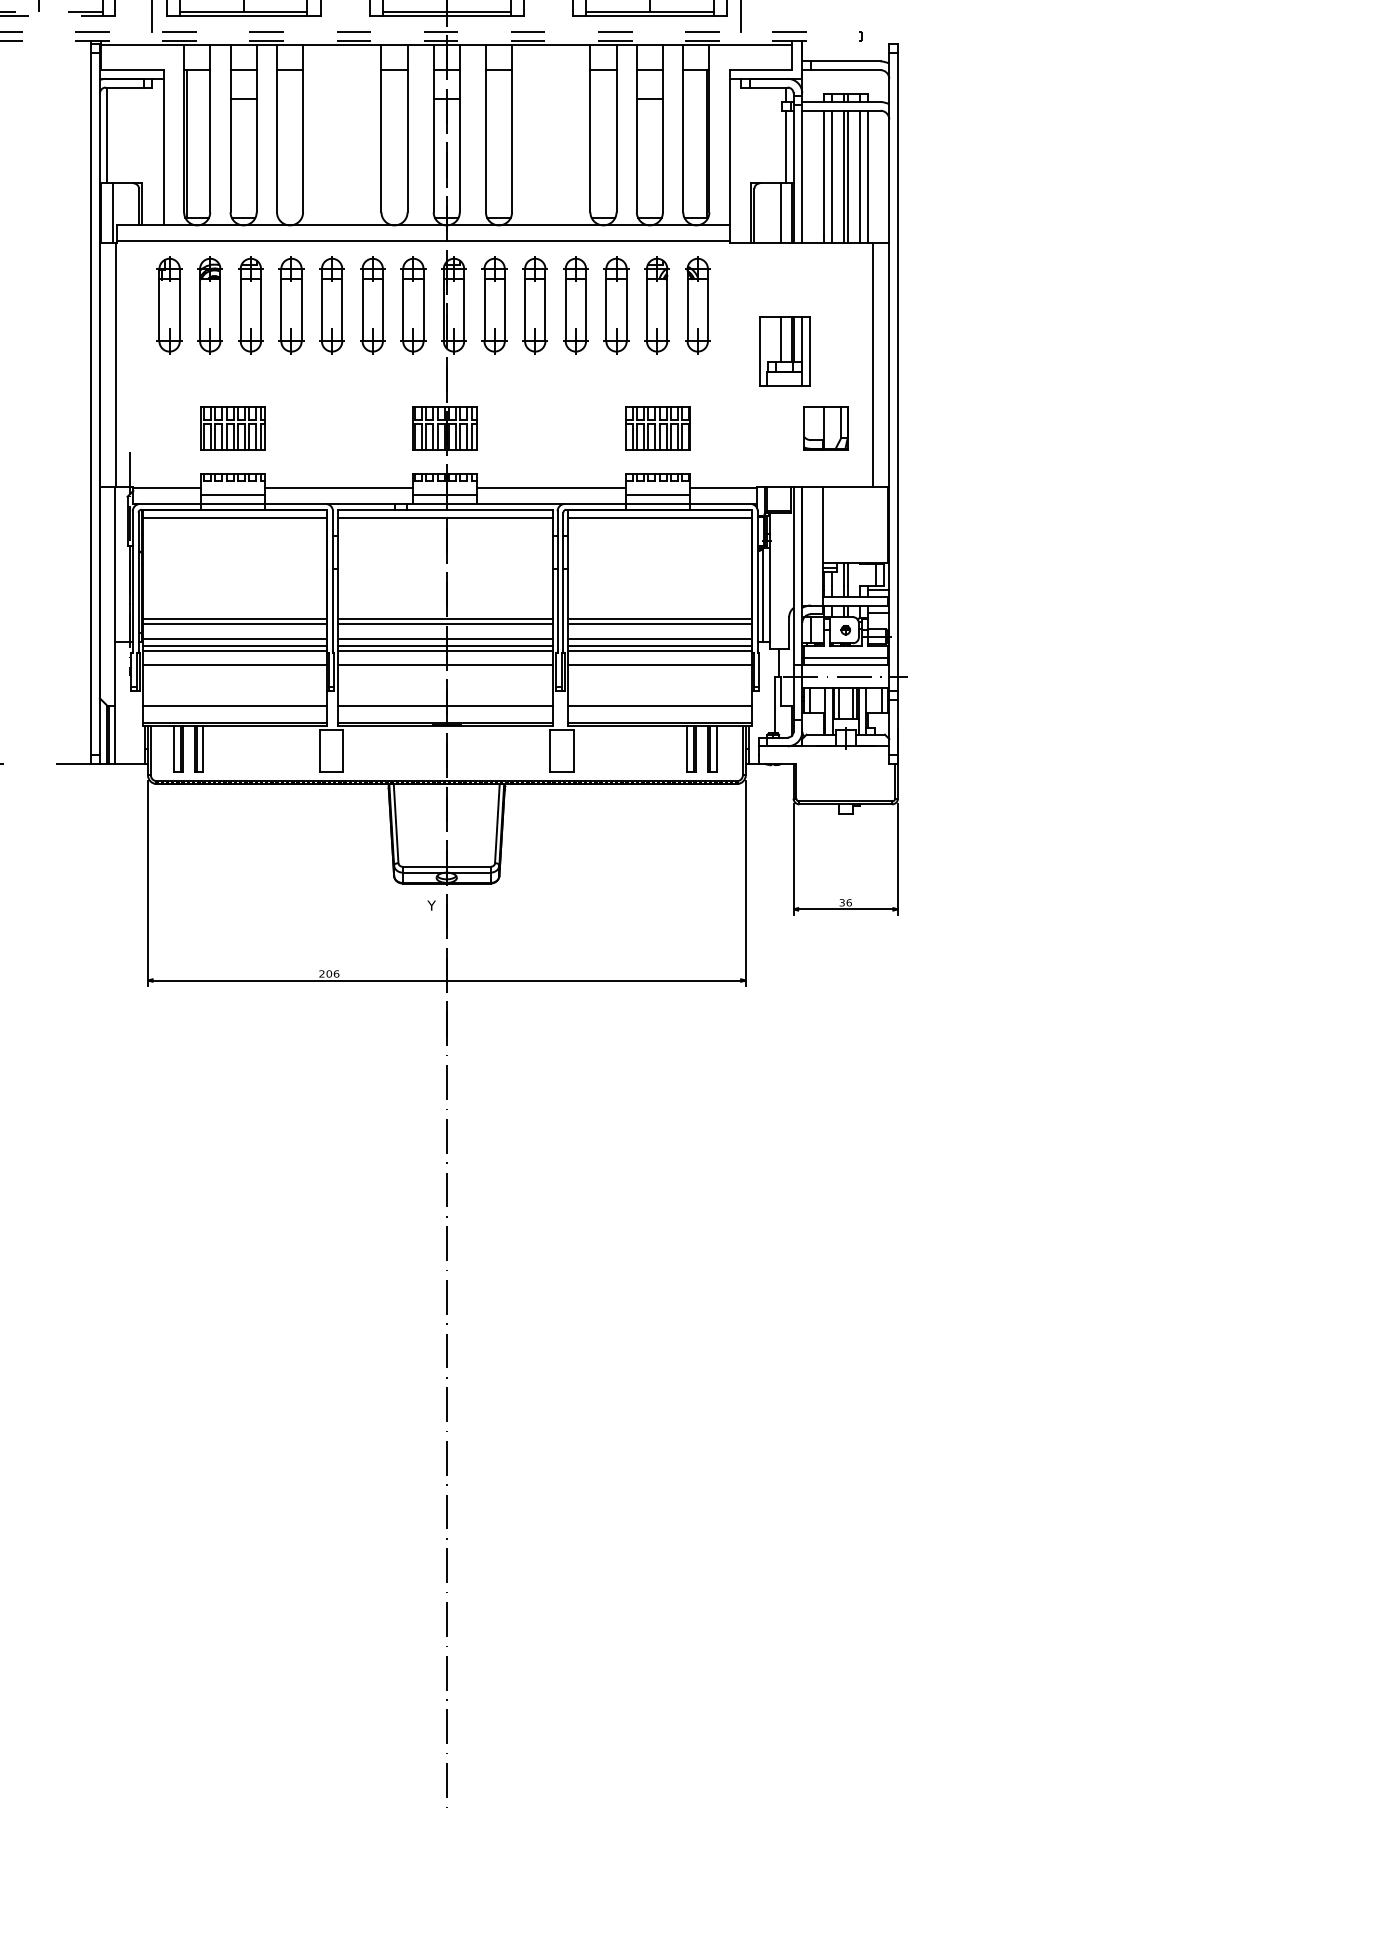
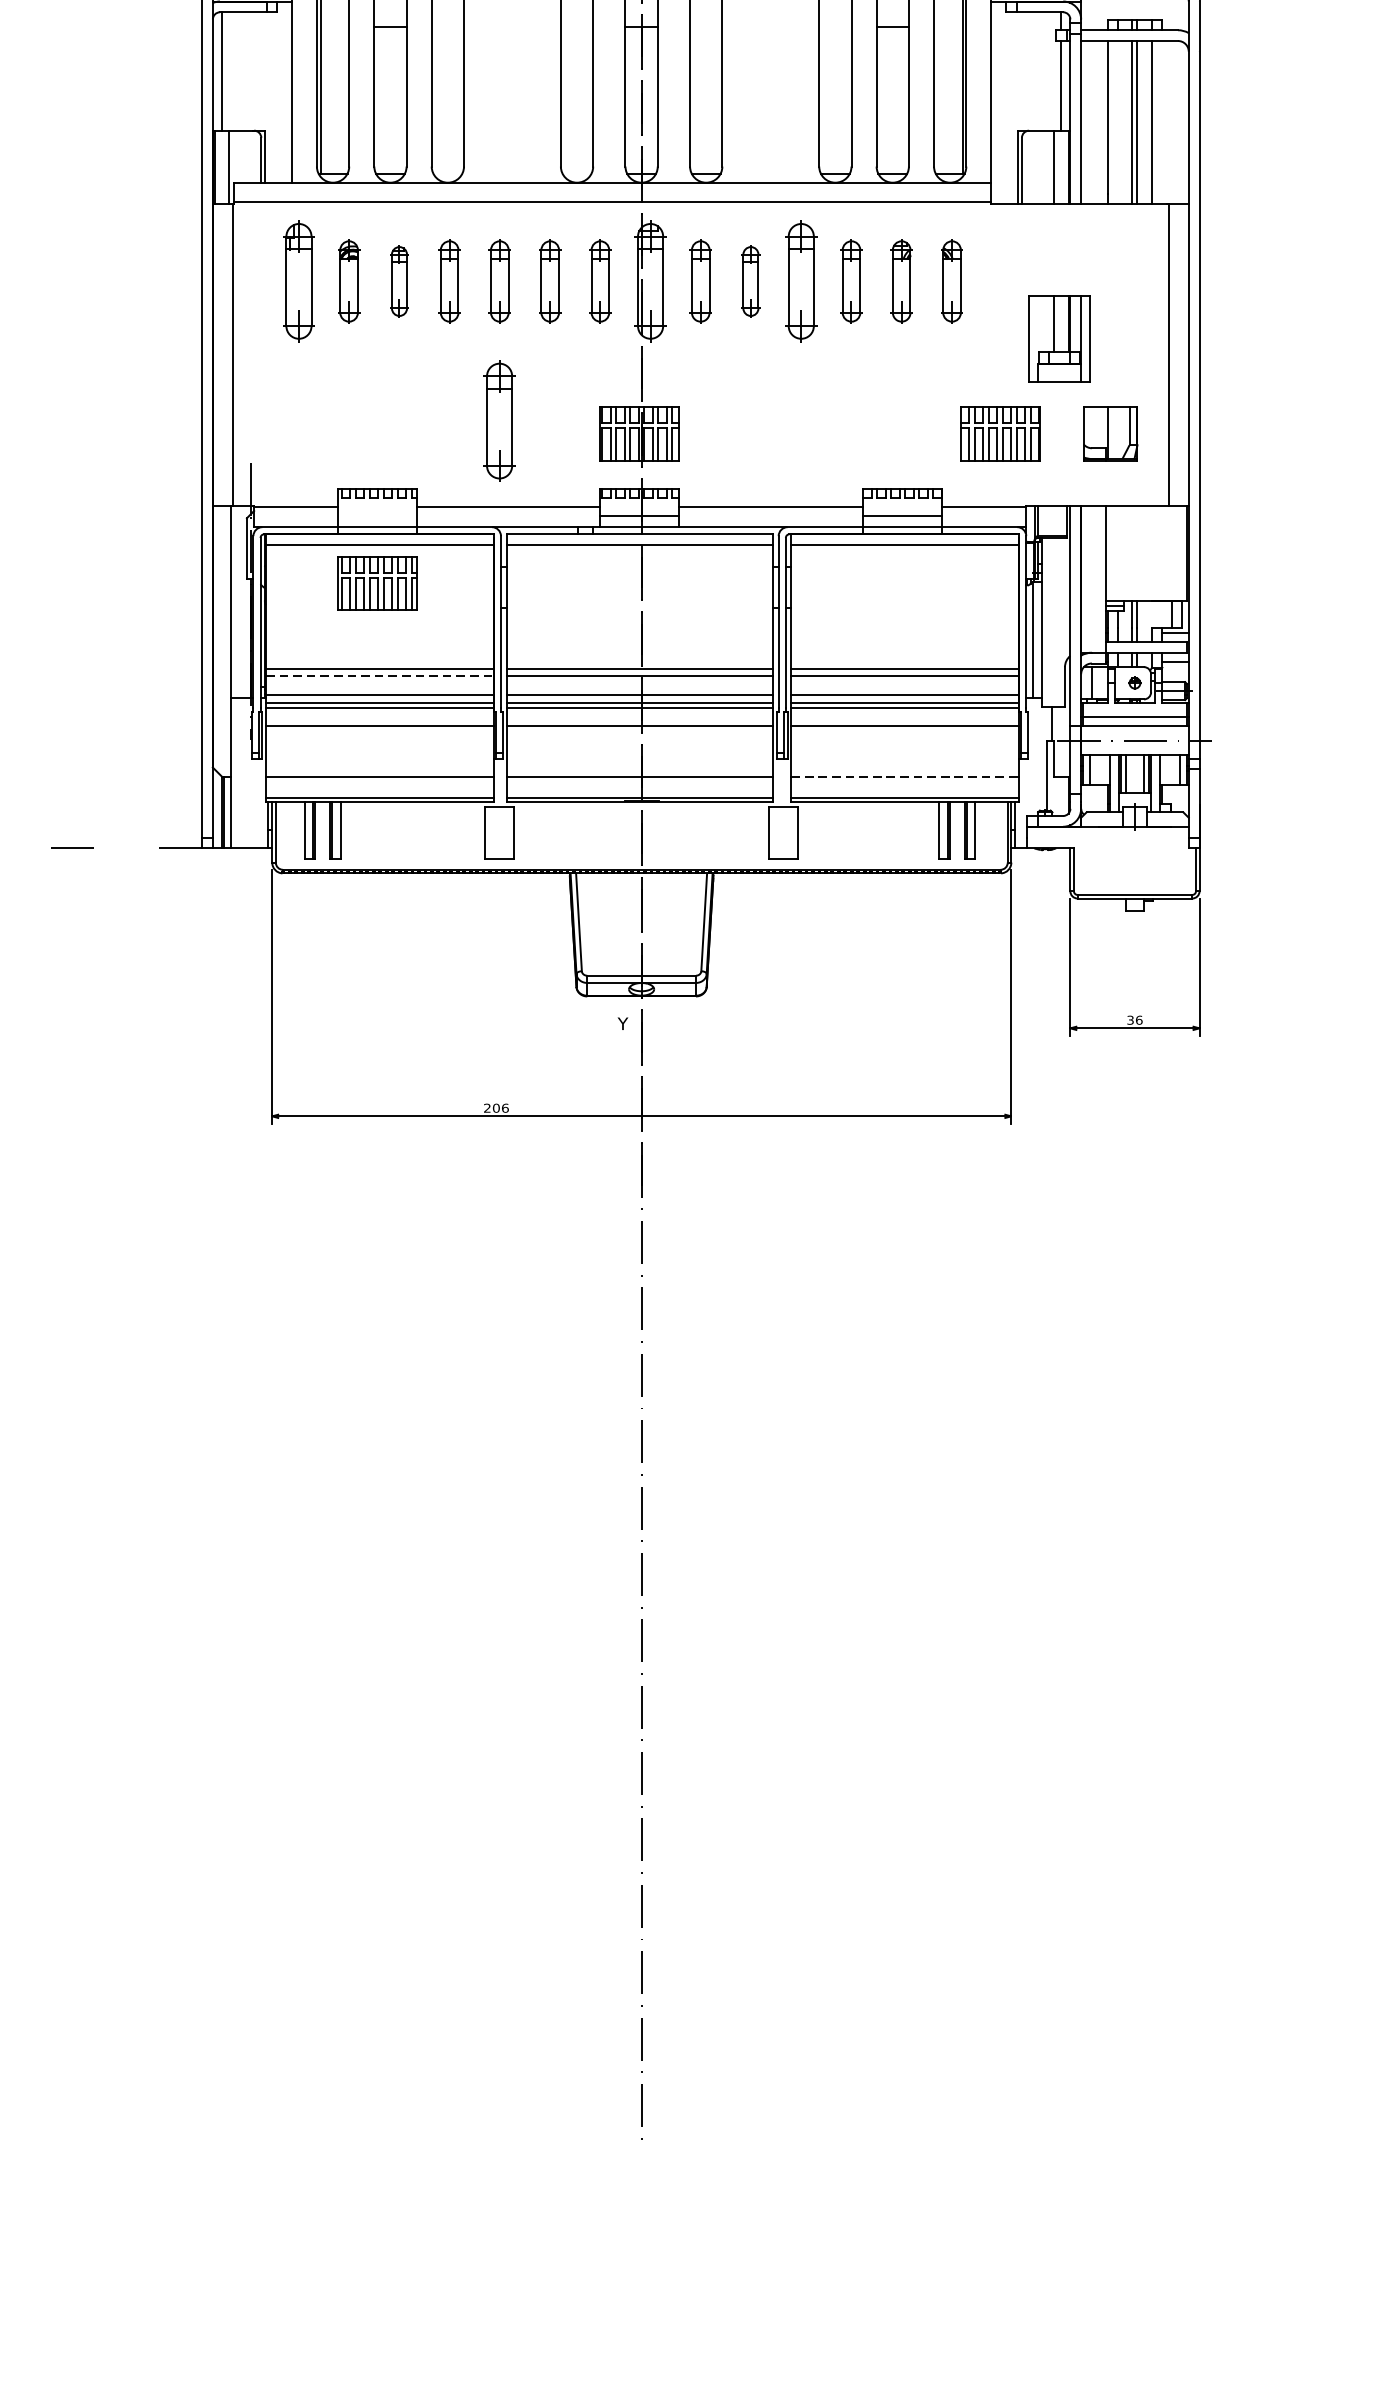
line: (831, 176) -> (1117, 122), removed
line: (867, 176) -> (1161, 122), removed
part: (209, 305) -> (348, 281), size x0.7
part: (250, 305) -> (398, 281), size x0.6
part: (291, 305) -> (449, 281), size x0.7
part: (331, 305) -> (499, 281), size x0.7
part: (372, 305) -> (549, 281), size x0.7
part: (413, 305) -> (600, 281), size x0.7
part: (494, 305) -> (700, 281), size x0.7
part: (534, 305) -> (750, 281), size x0.6
part: (616, 305) -> (851, 281), size x0.7
part: (656, 305) -> (900, 281), size x0.7
part: (697, 305) -> (951, 281), size x0.7
part: (331, 418) -> (499, 421), added
part: (232, 428) -> (376, 583), moved
part: (657, 428) -> (999, 433), moved
line: (232, 495) -> (376, 516), removed
line: (235, 624) -> (380, 676), solid -> dashed
line: (660, 705) -> (905, 776), solid -> dashed

